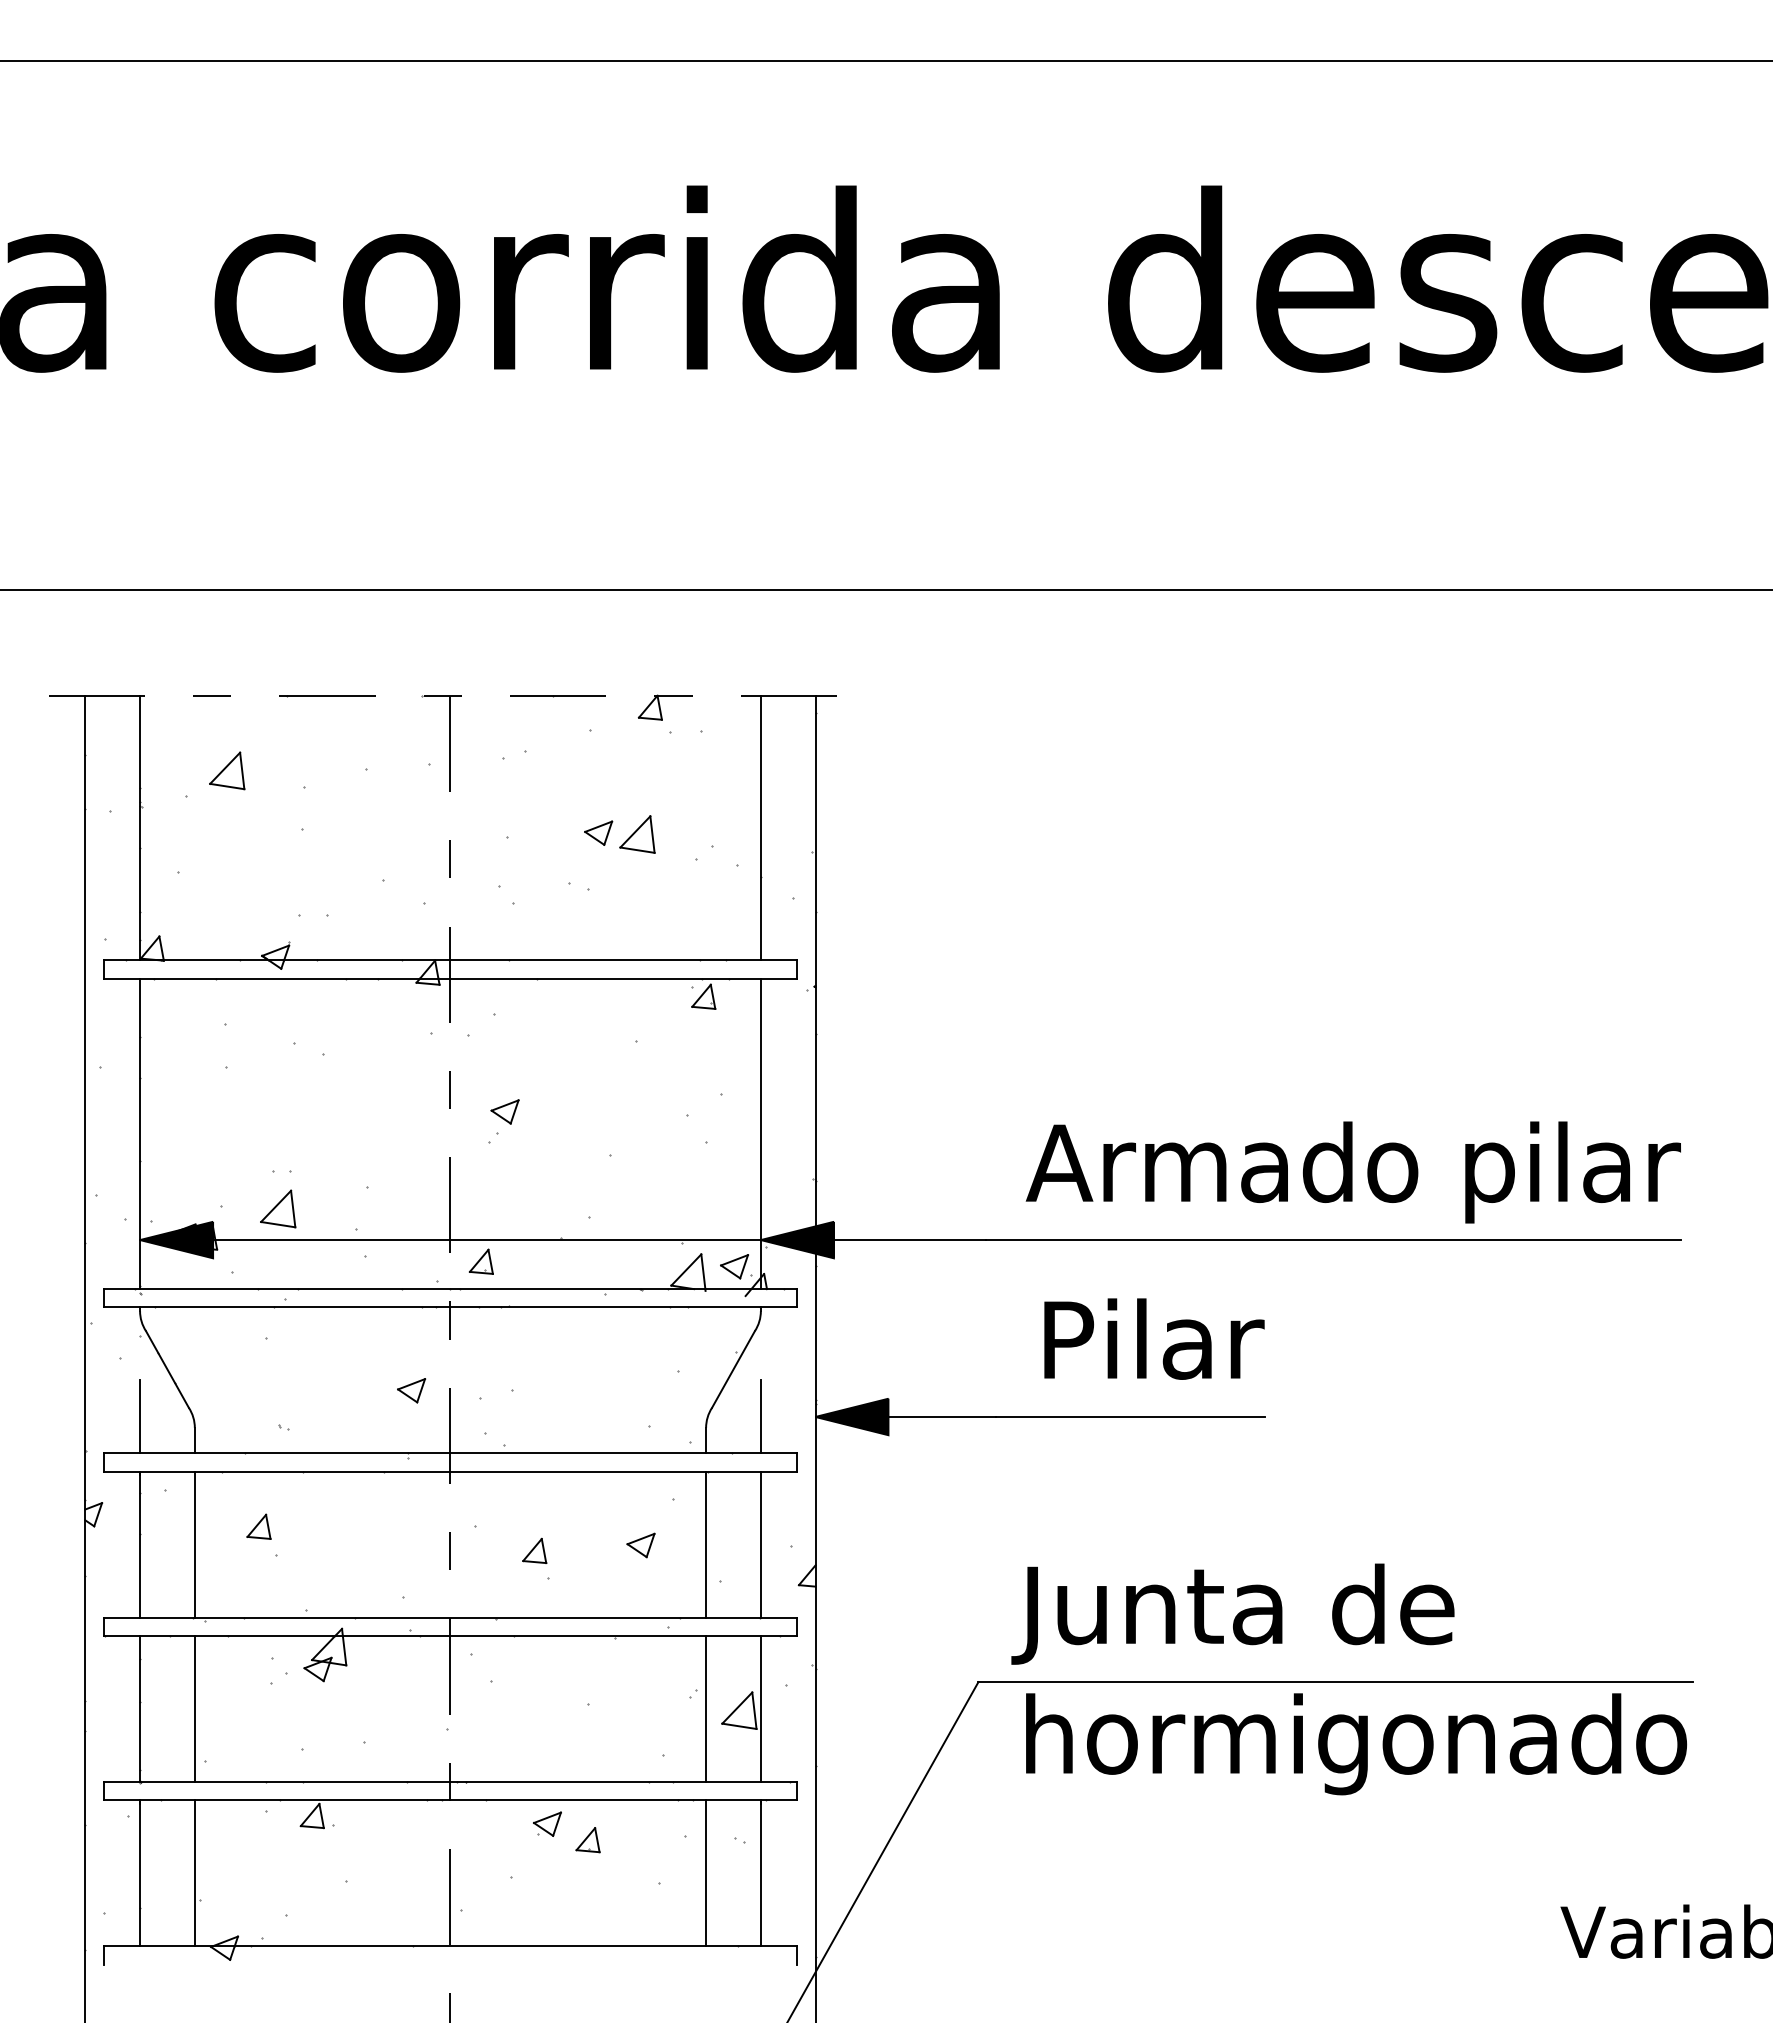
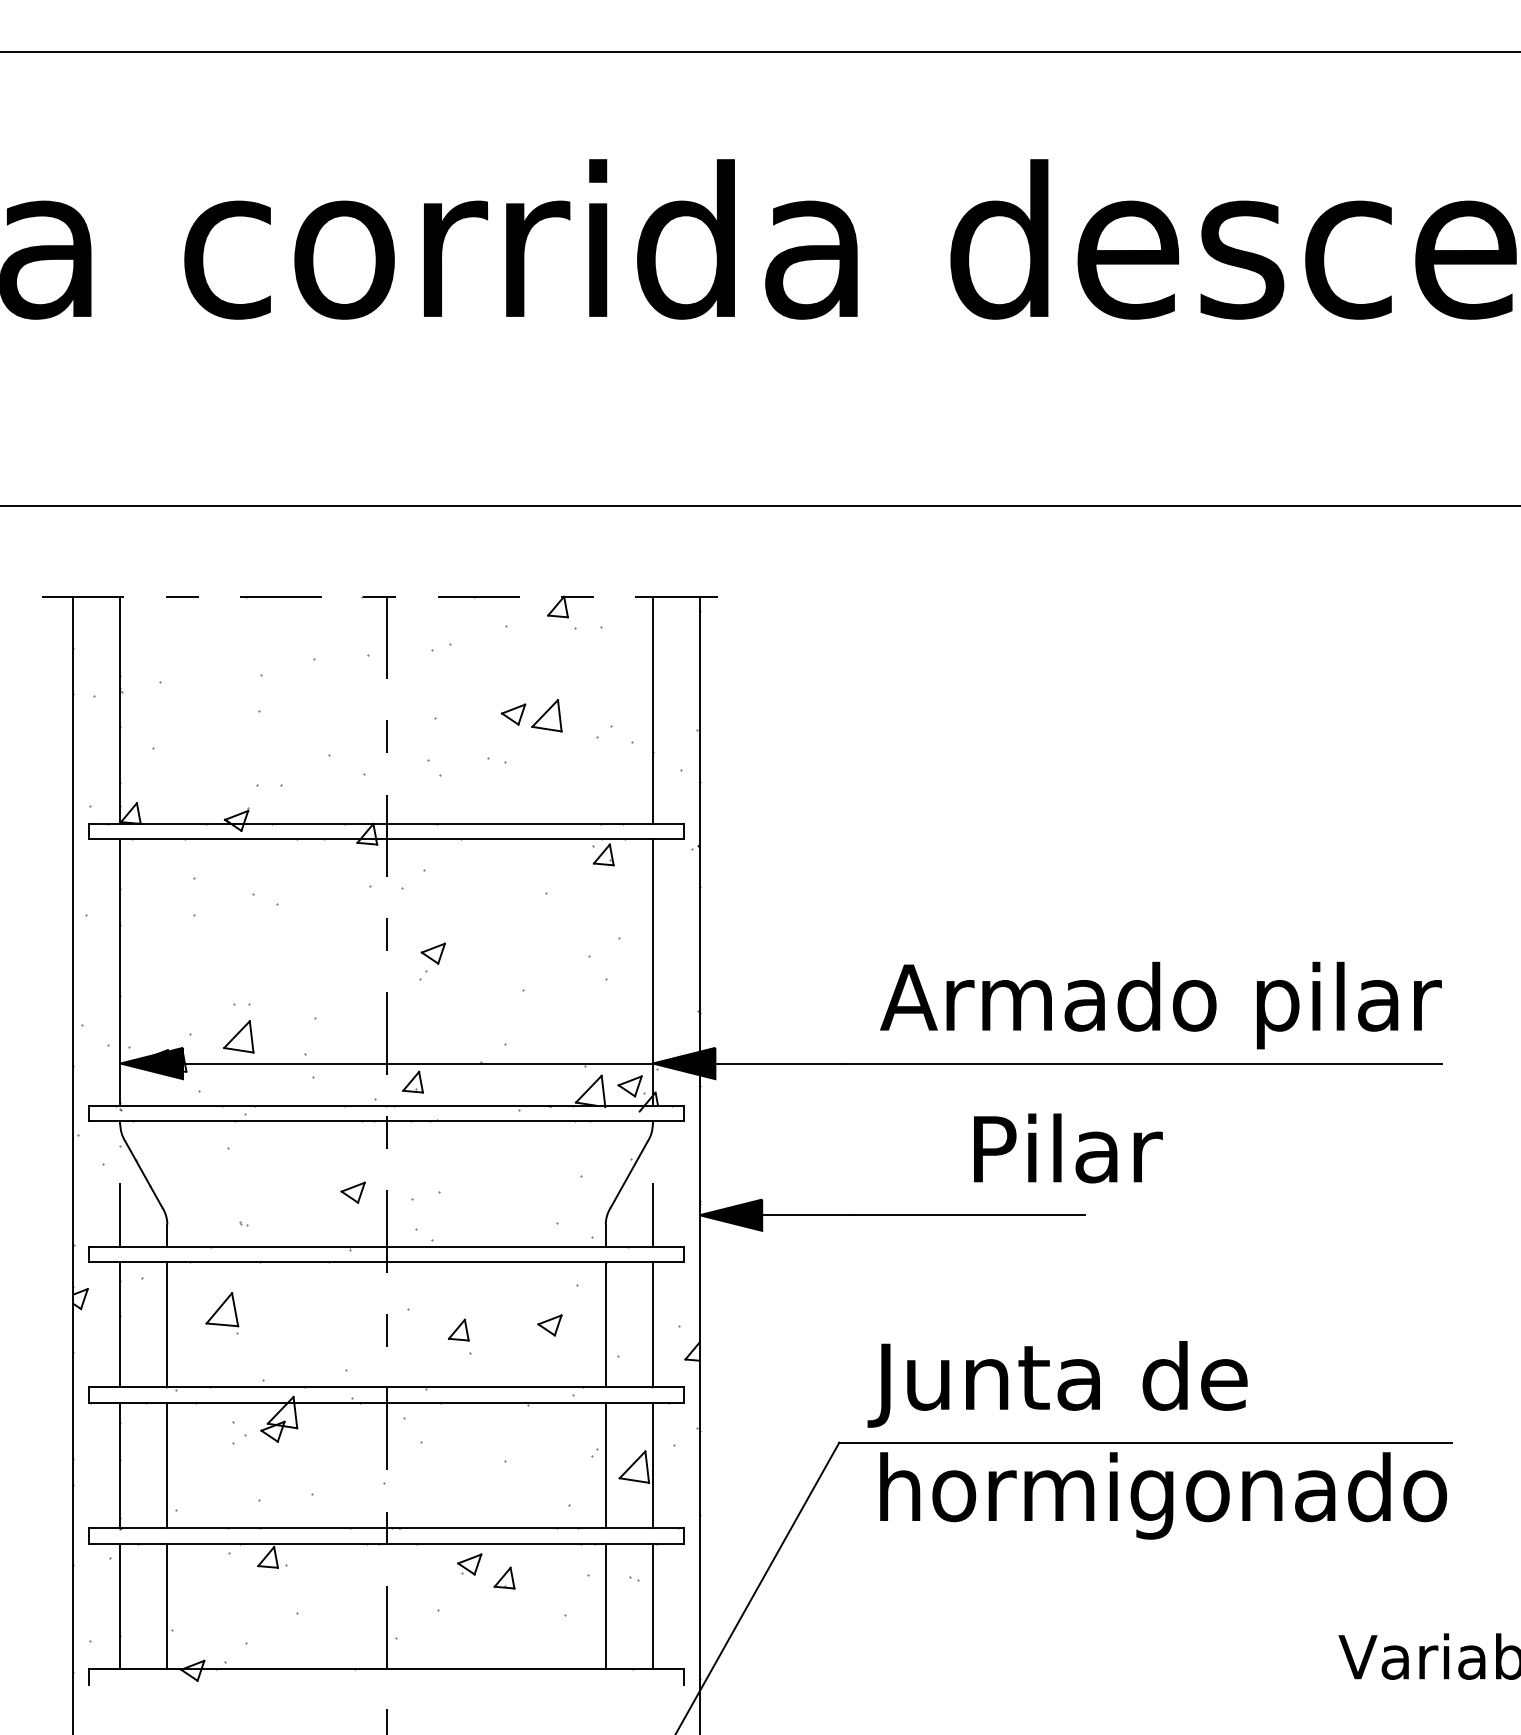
part: (227, 770) -> (195, 660), removed
text: (1154, 1338) -> (1068, 1147), moved
part: (258, 1526) -> (221, 1309), size x1.6

